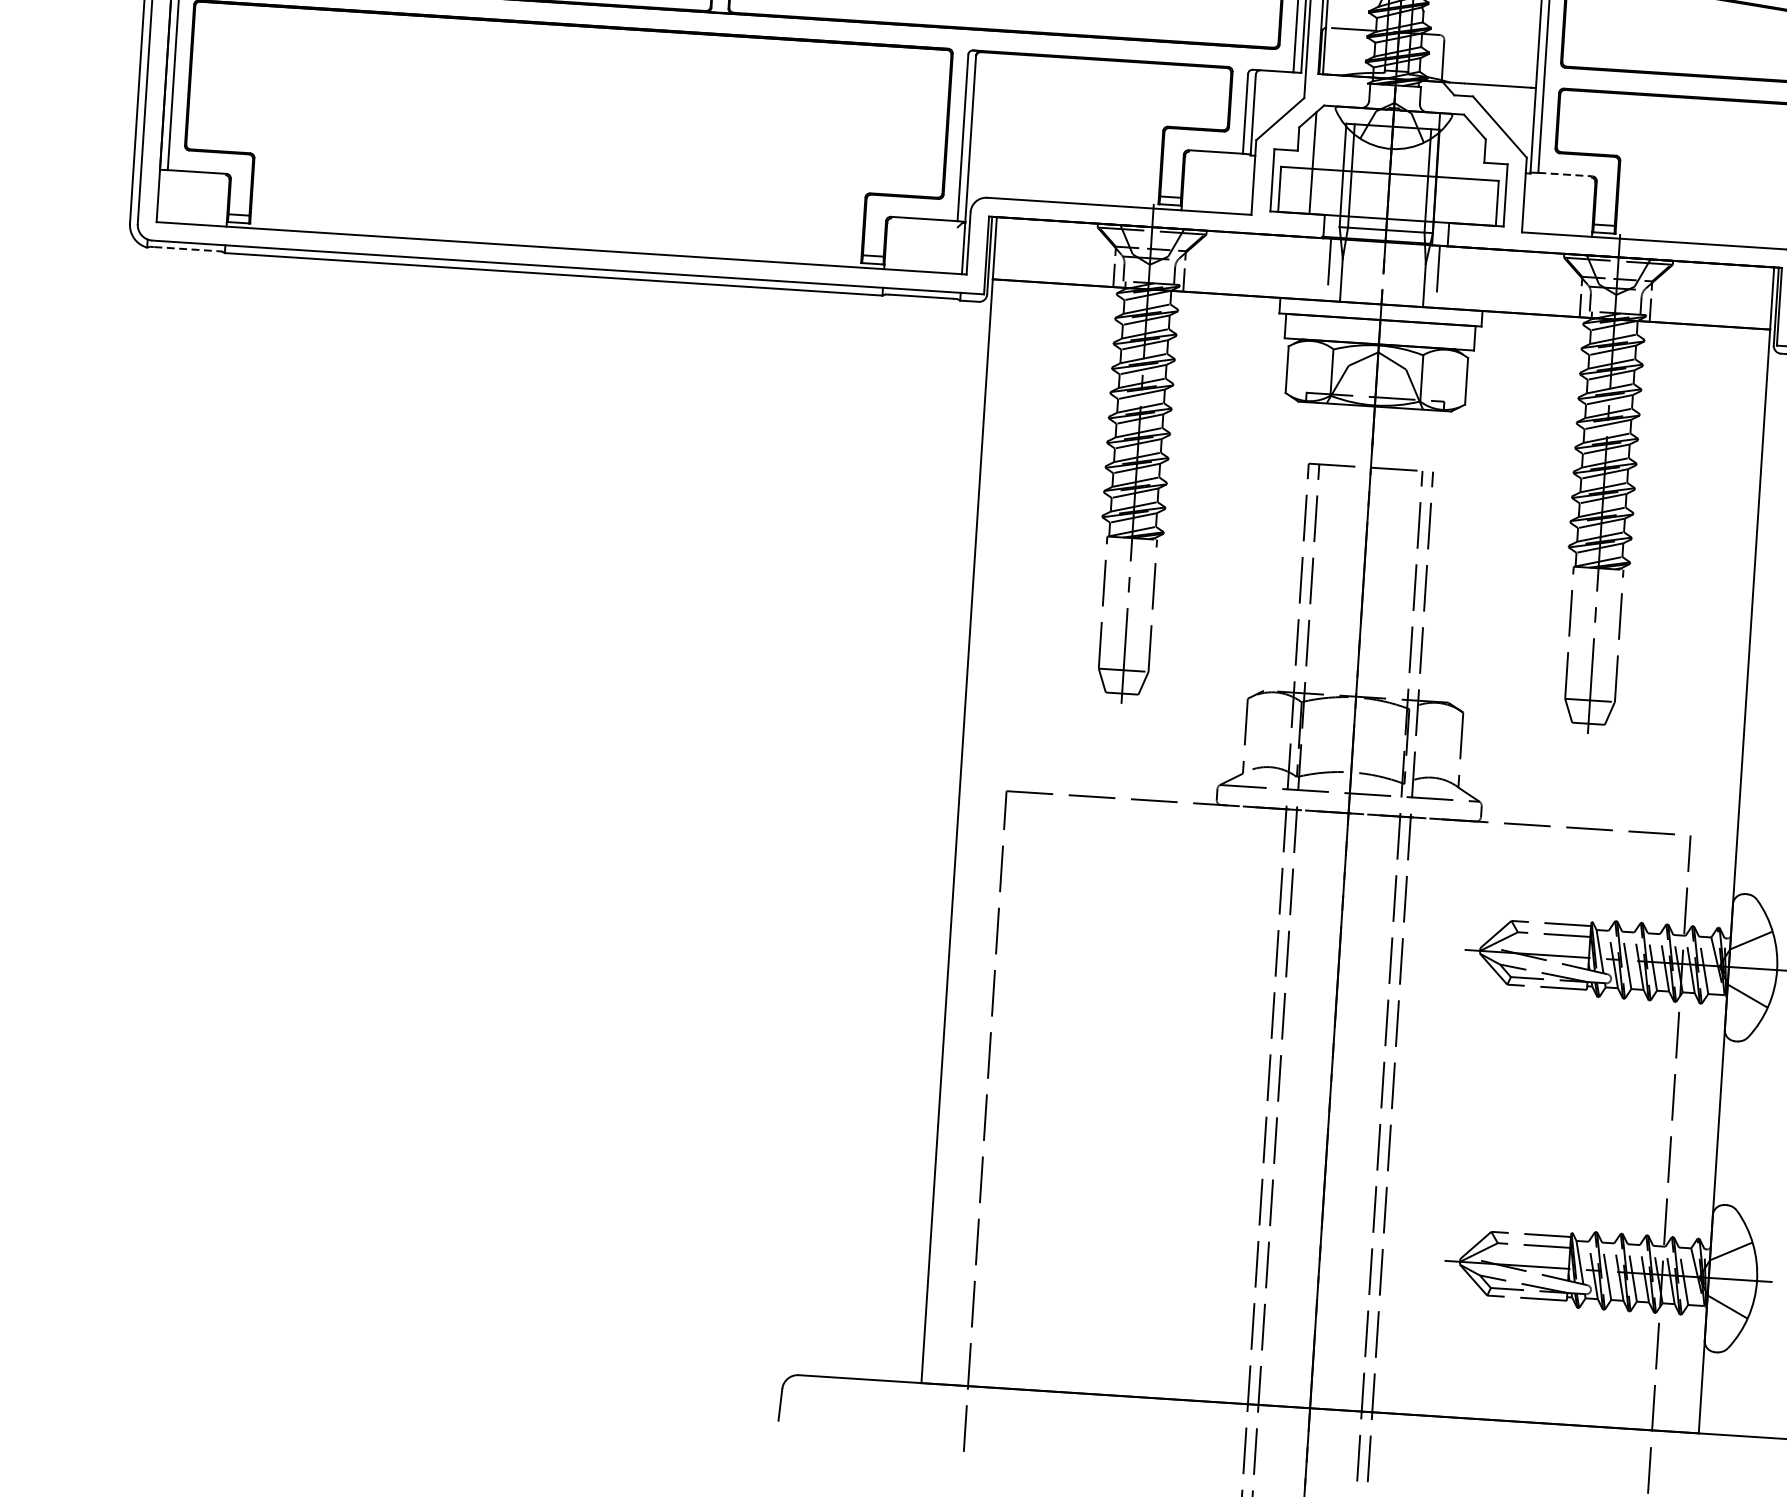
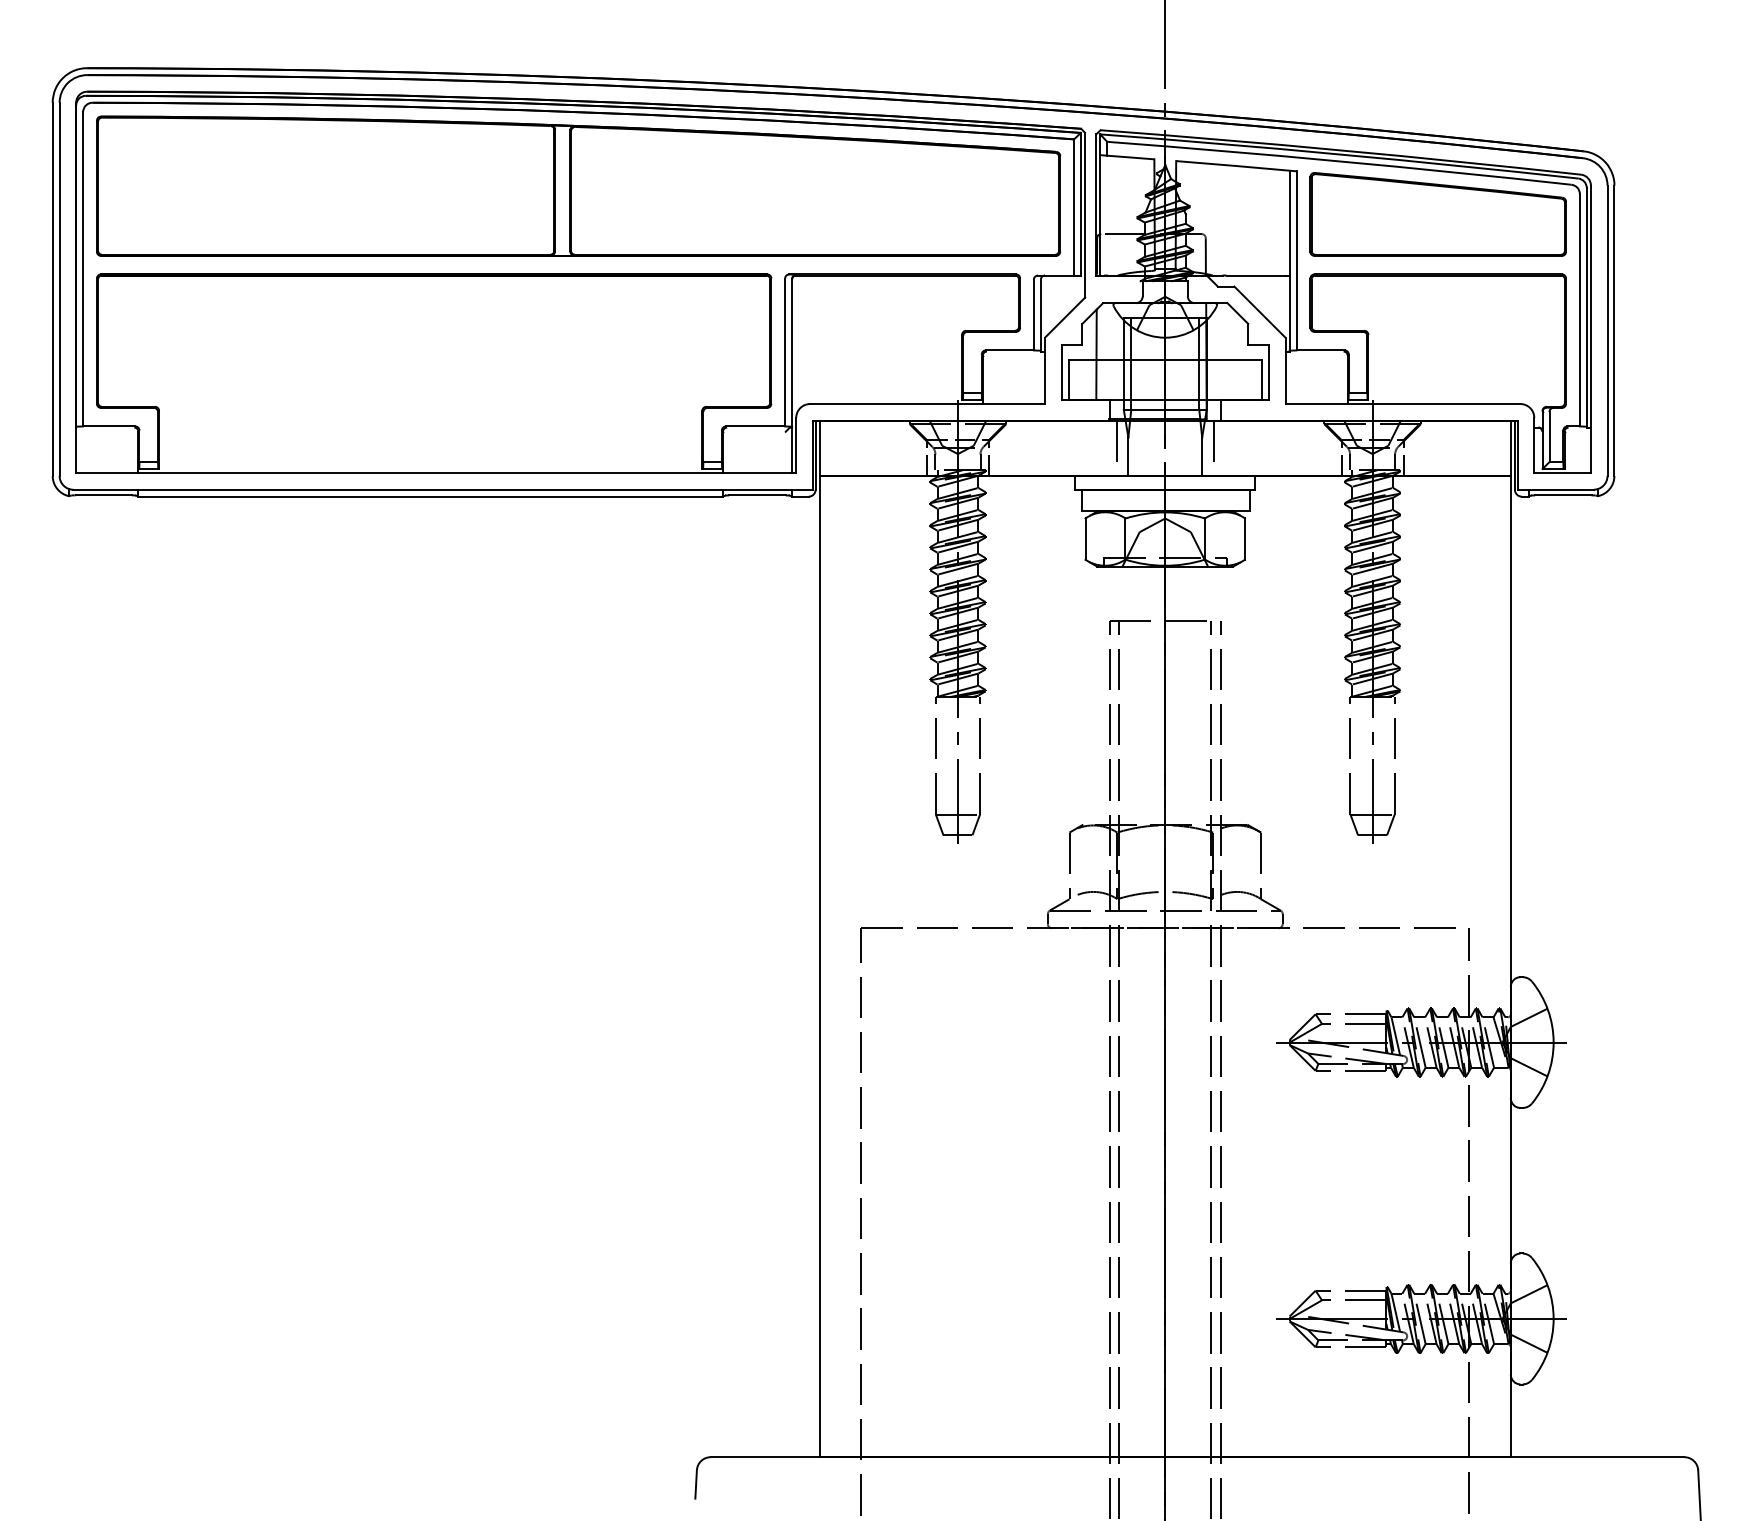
line: (1566, 174) -> (1321, 350), dashed -> solid
line: (186, 249) -> (104, 495), dashed -> solid

